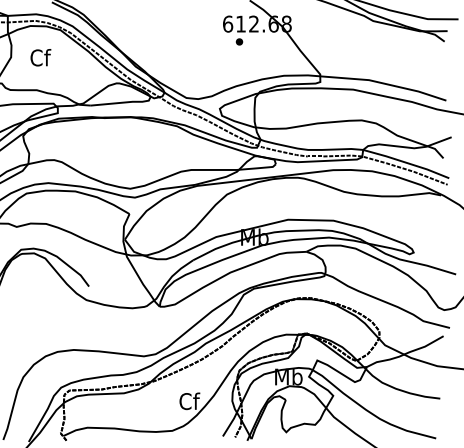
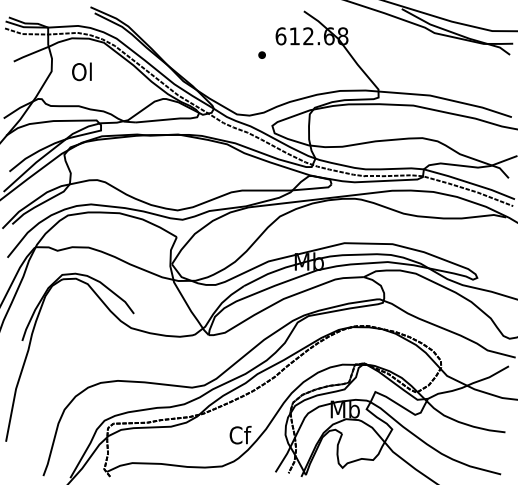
part: (238, 41) -> (261, 54), moved
text: (41, 57) -> (83, 71), Cf -> Ol

